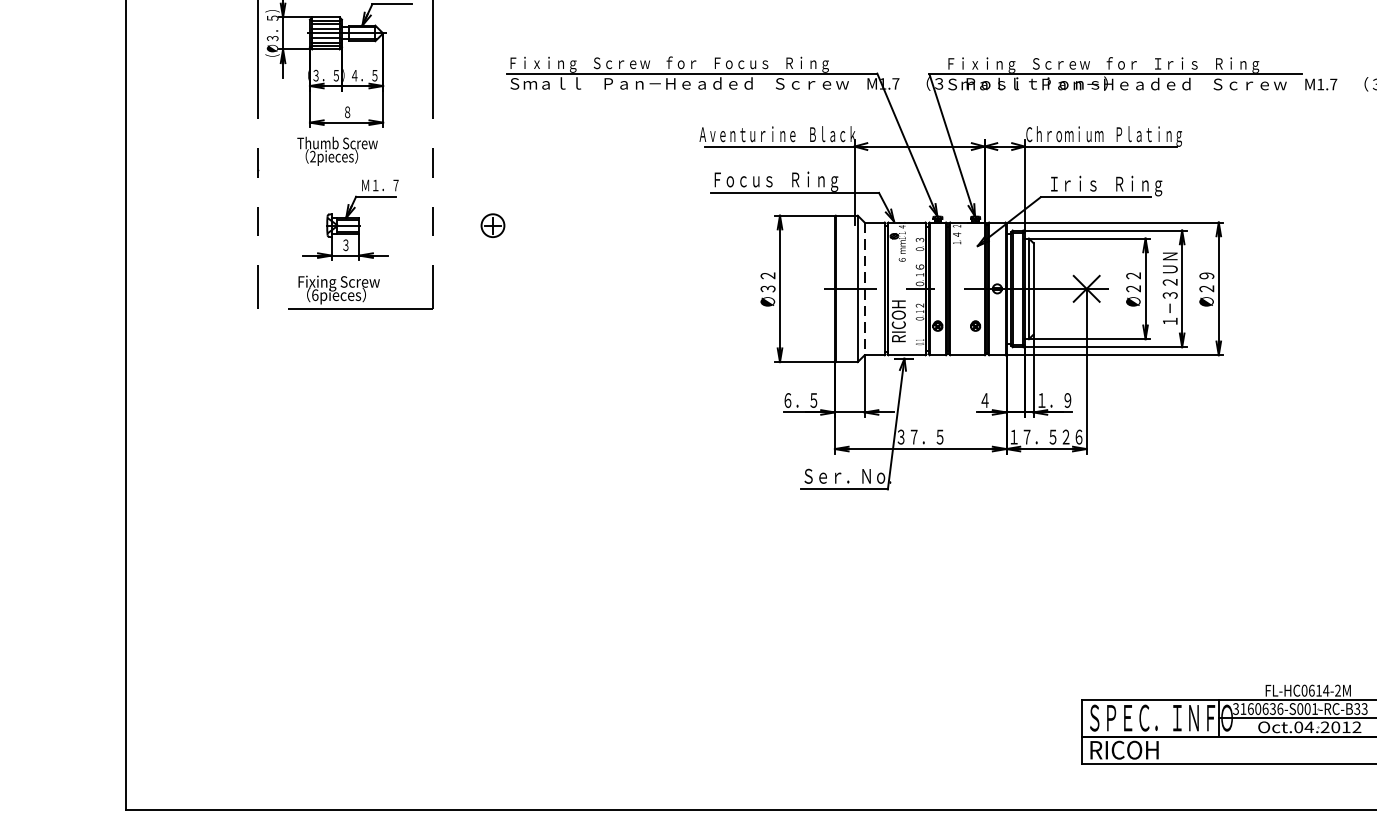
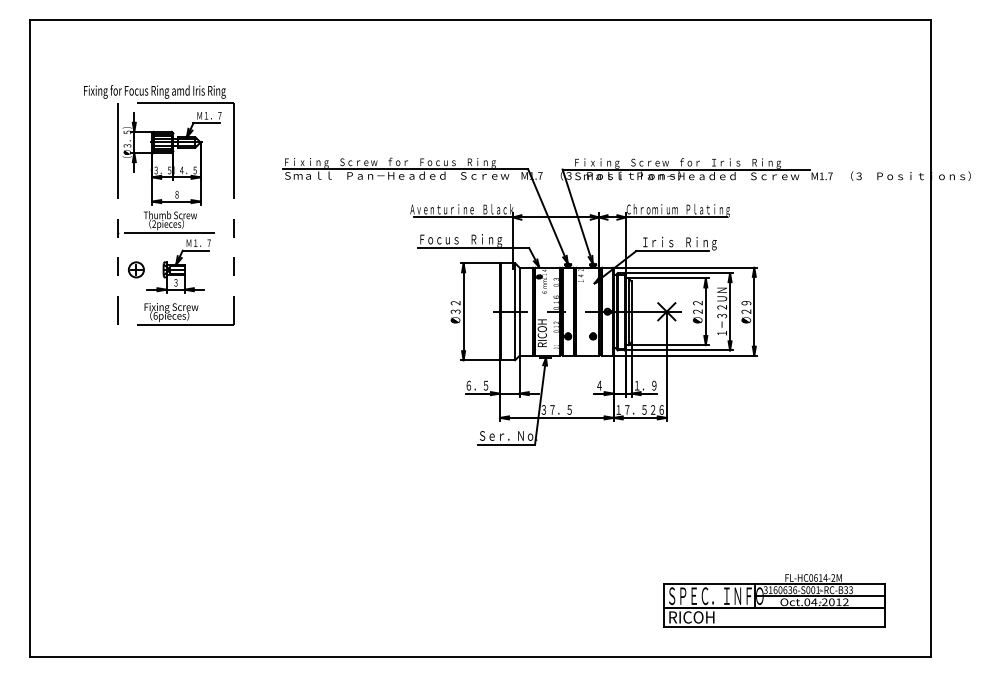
line: (336, 170) -> (169, 233), added
part: (493, 225) -> (136, 269), moved
line: (864, 288) -> (519, 311), dashed -> solid

